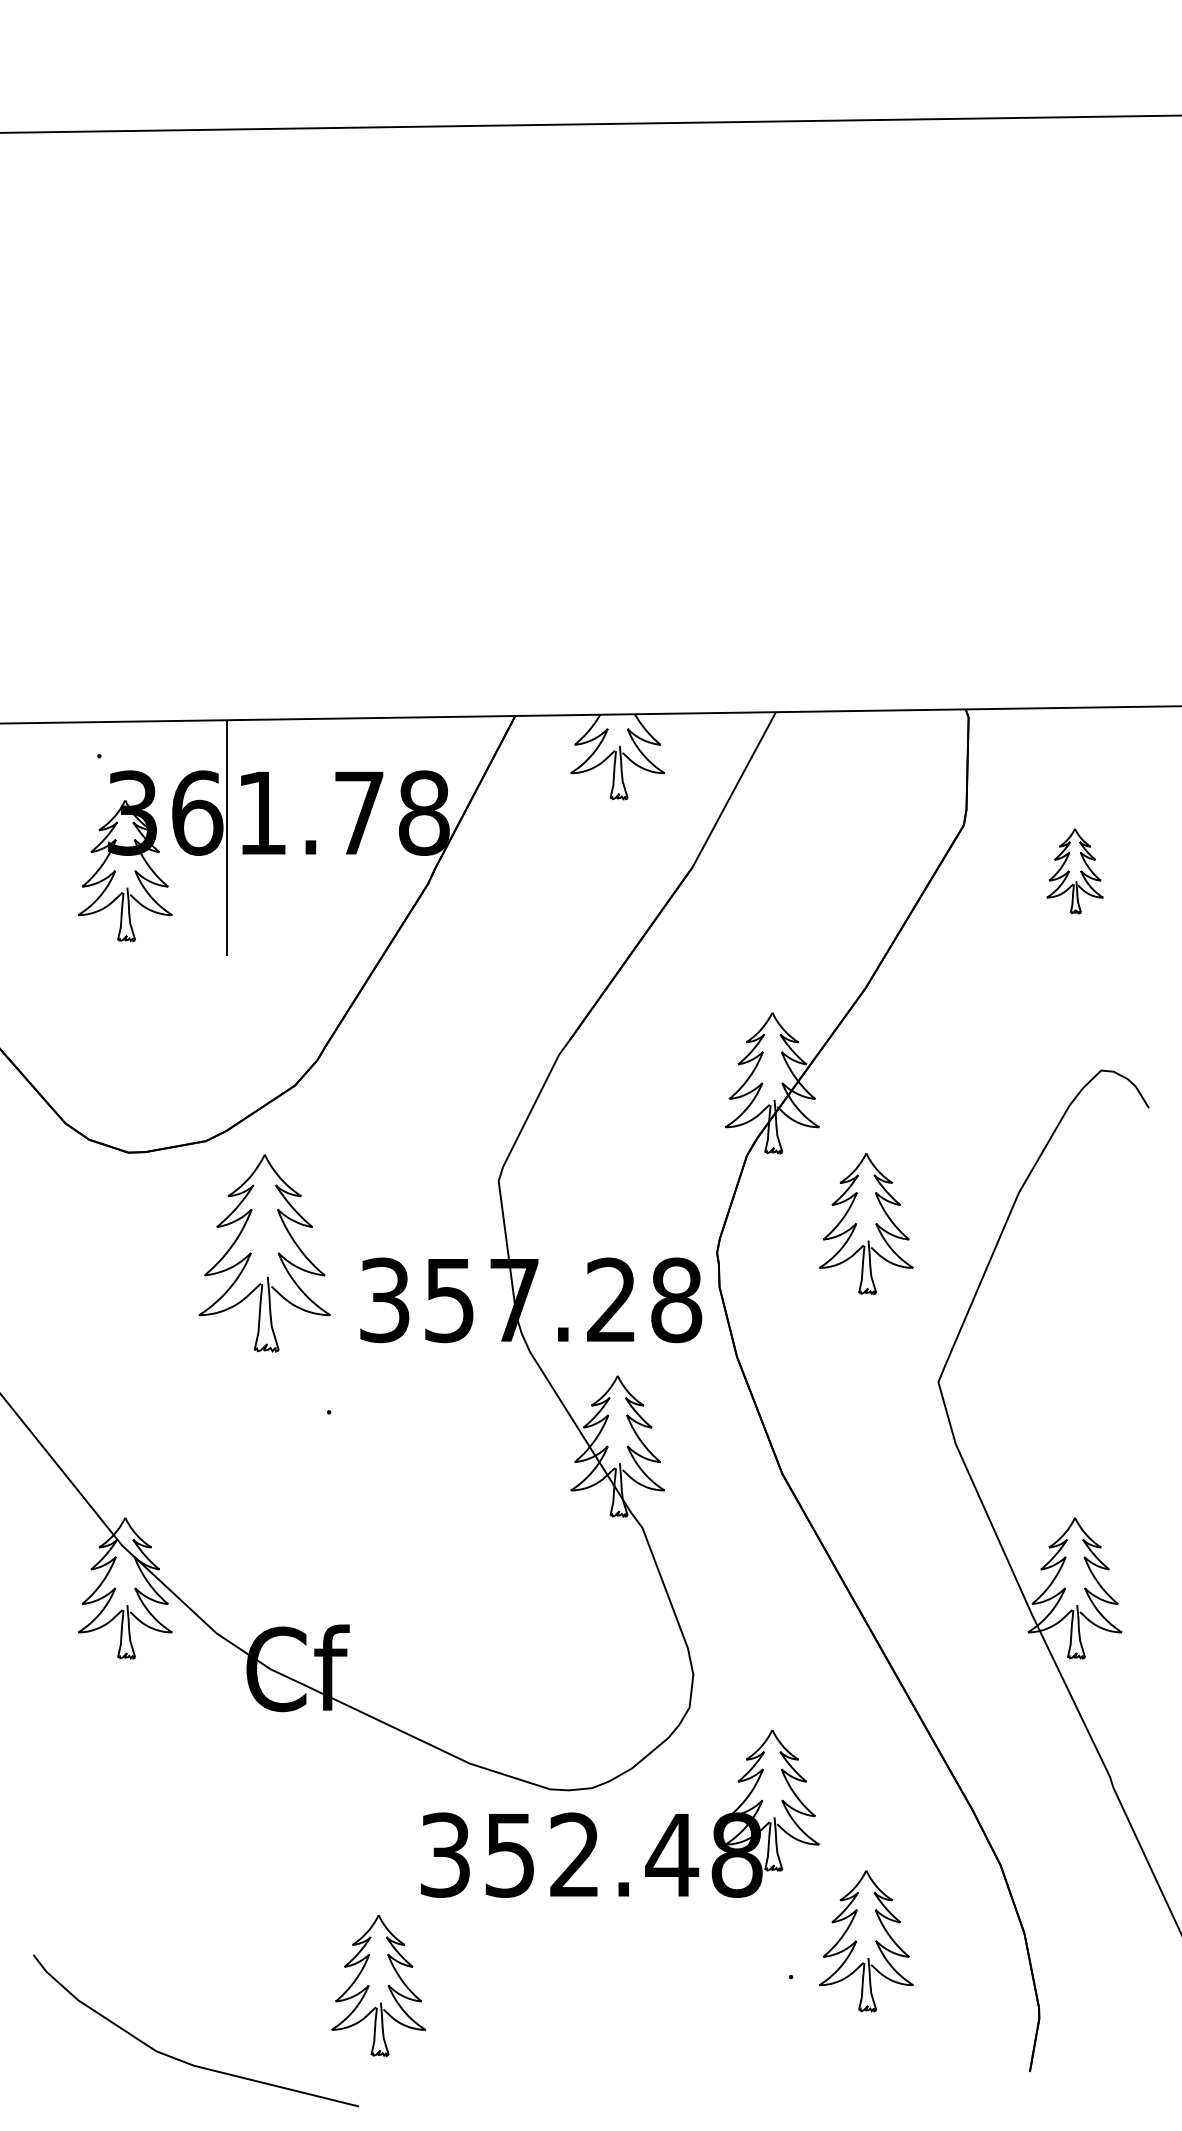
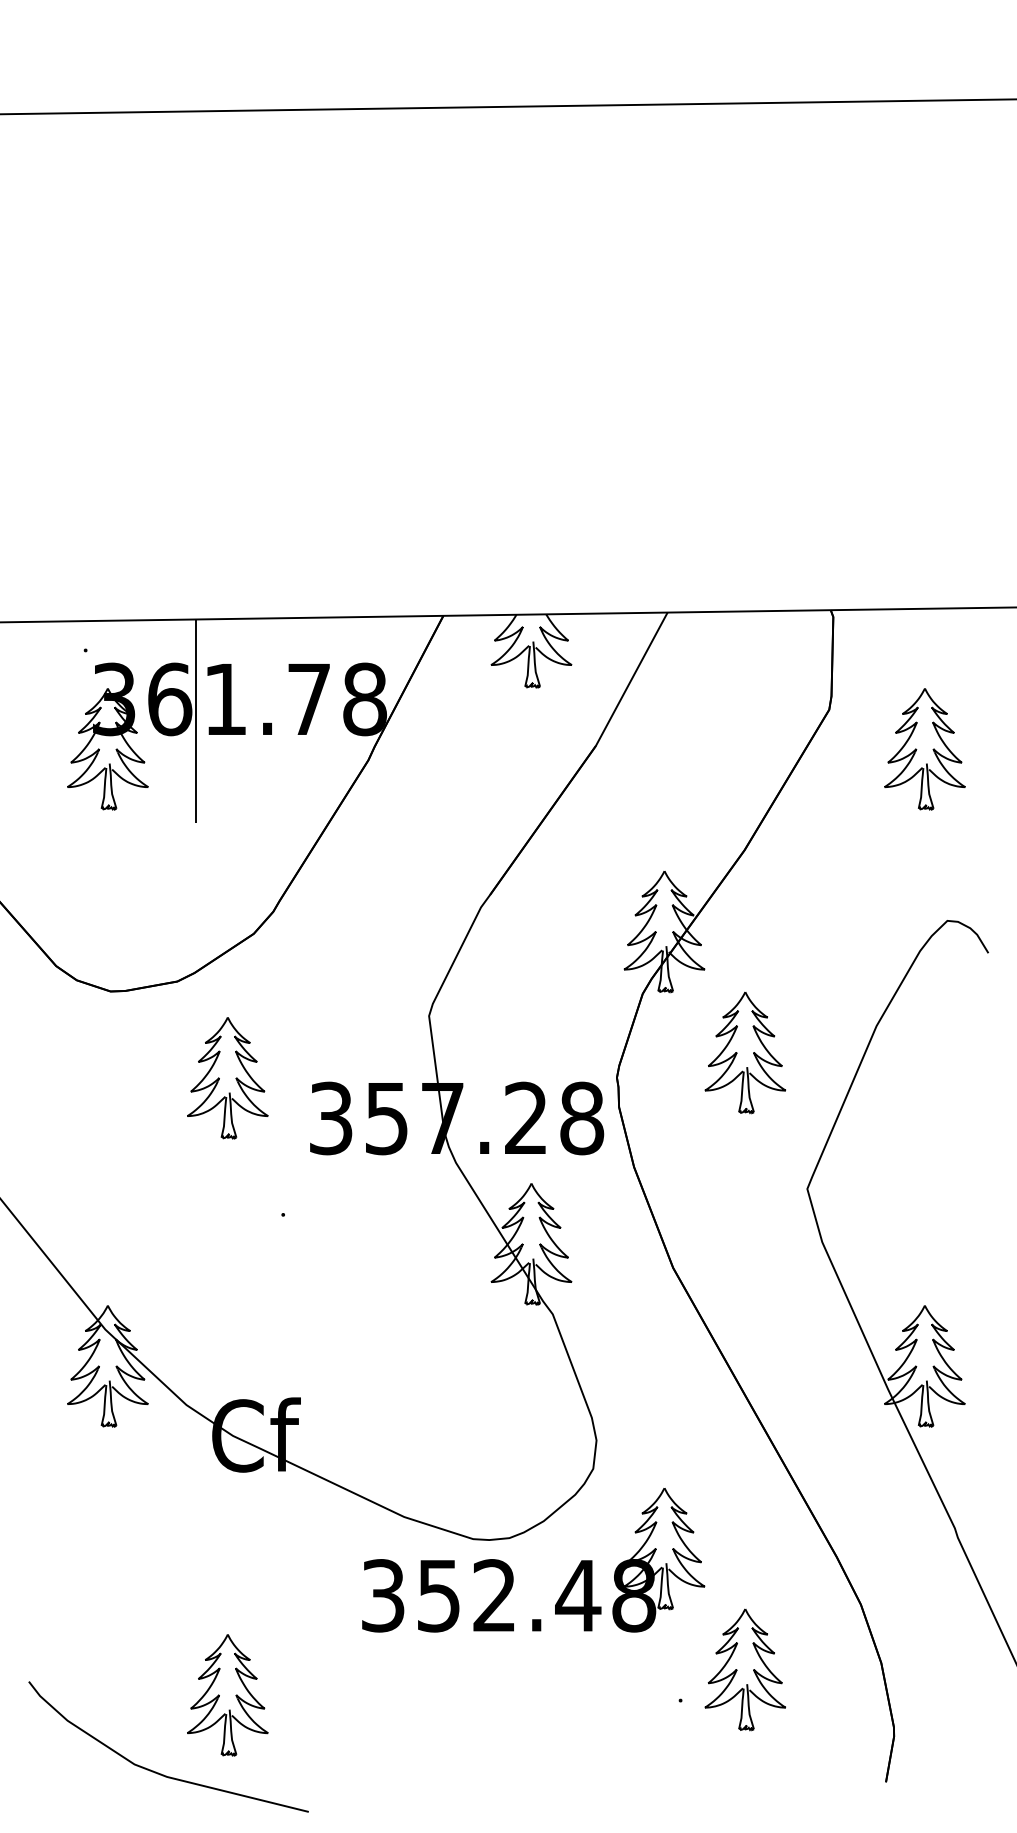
part: (1074, 871) -> (924, 749), size x1.67
part: (264, 1253) -> (227, 1078), size x0.71
part: (378, 1985) -> (227, 1694), moved

